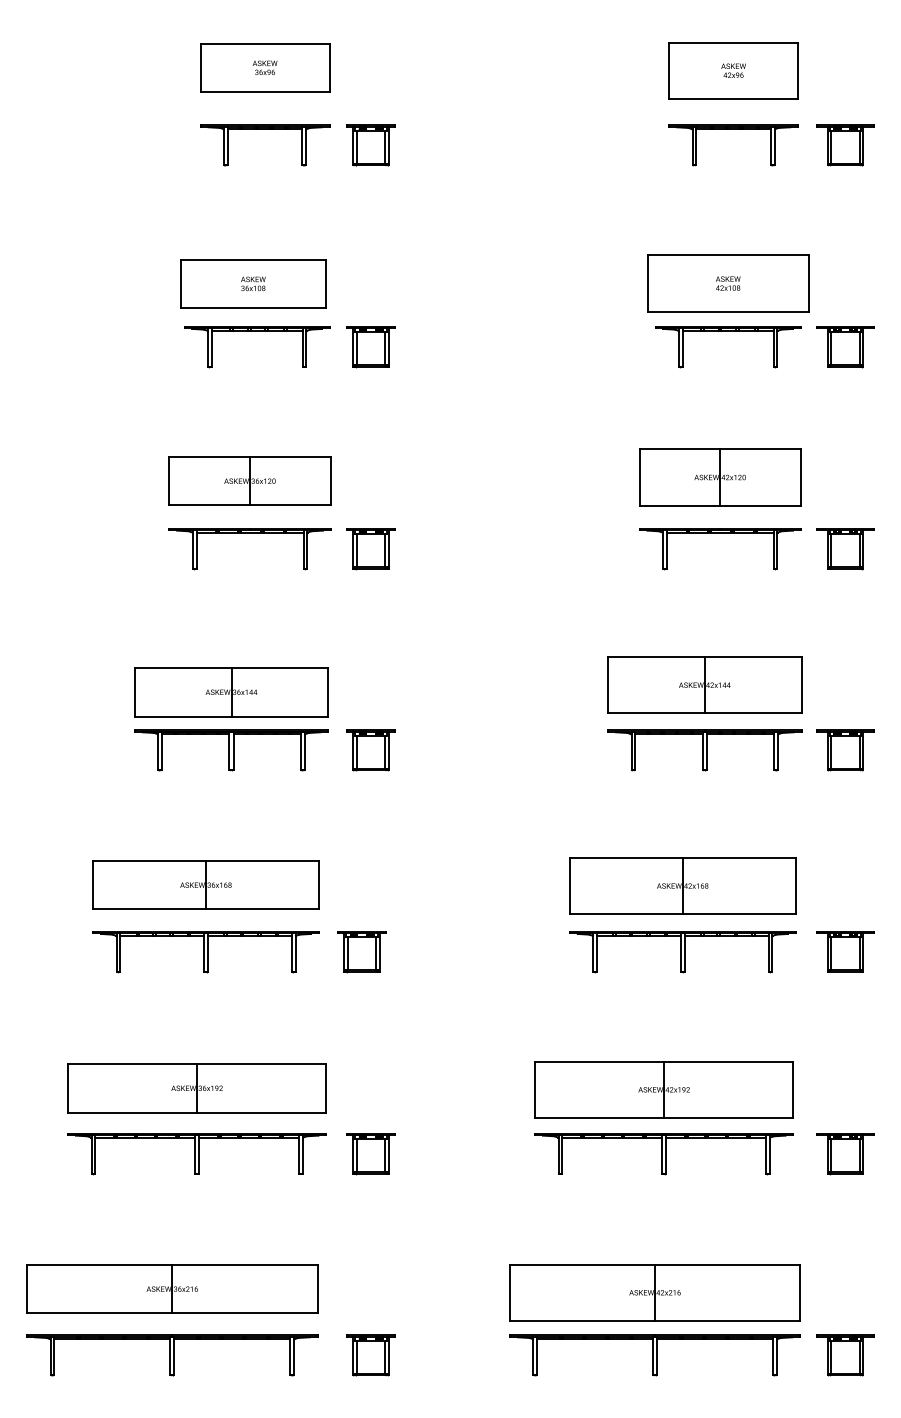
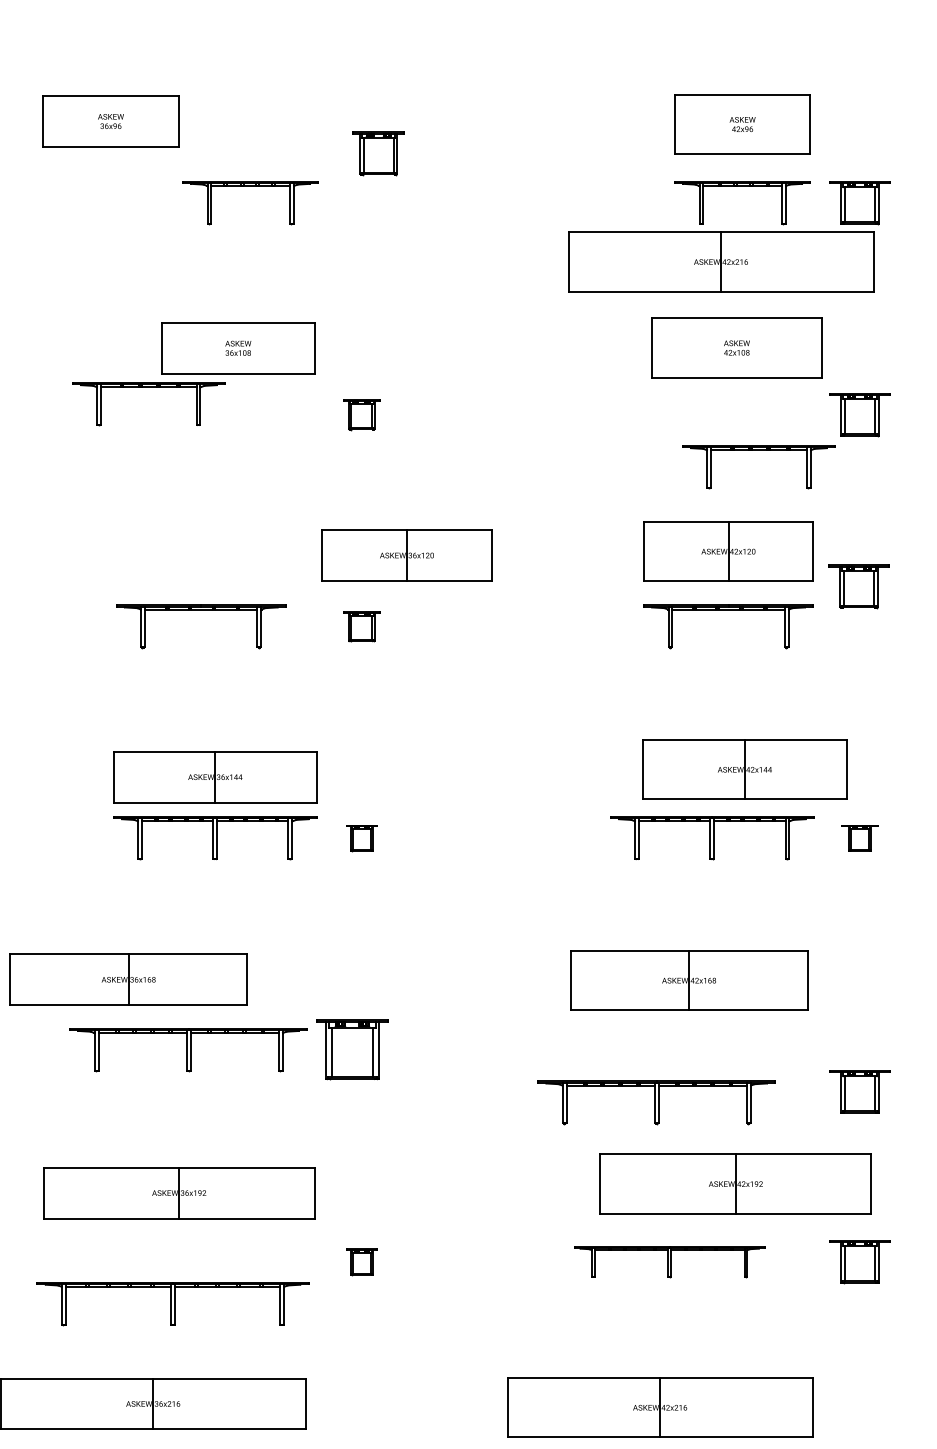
part: (265, 67) -> (111, 121), moved
part: (370, 145) -> (378, 153), moved
part: (712, 201) -> (720, 261), added
part: (257, 331) -> (149, 387), moved
part: (728, 331) -> (759, 450), moved
part: (370, 347) -> (361, 415), size x0.7
part: (249, 480) -> (406, 554), moved
part: (249, 533) -> (200, 610), moved
part: (370, 549) -> (361, 627), size x0.7
part: (845, 549) -> (859, 587), moved
part: (704, 684) -> (744, 769), moved
part: (370, 750) -> (361, 838), size x0.6
part: (845, 750) -> (860, 838), size x0.6
part: (205, 884) -> (128, 979), moved
part: (845, 951) -> (860, 1091), moved
part: (361, 952) -> (351, 1050), size x1.4
part: (682, 952) -> (656, 1102), moved
part: (663, 1089) -> (735, 1183), moved
part: (196, 1154) -> (172, 1304), moved
part: (370, 1154) -> (361, 1262), size x0.6
part: (663, 1154) -> (668, 1262), size x0.7

